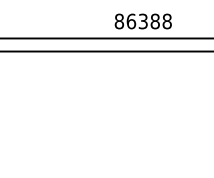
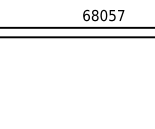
text: (142, 21) -> (103, 15), 86388 -> 68057

